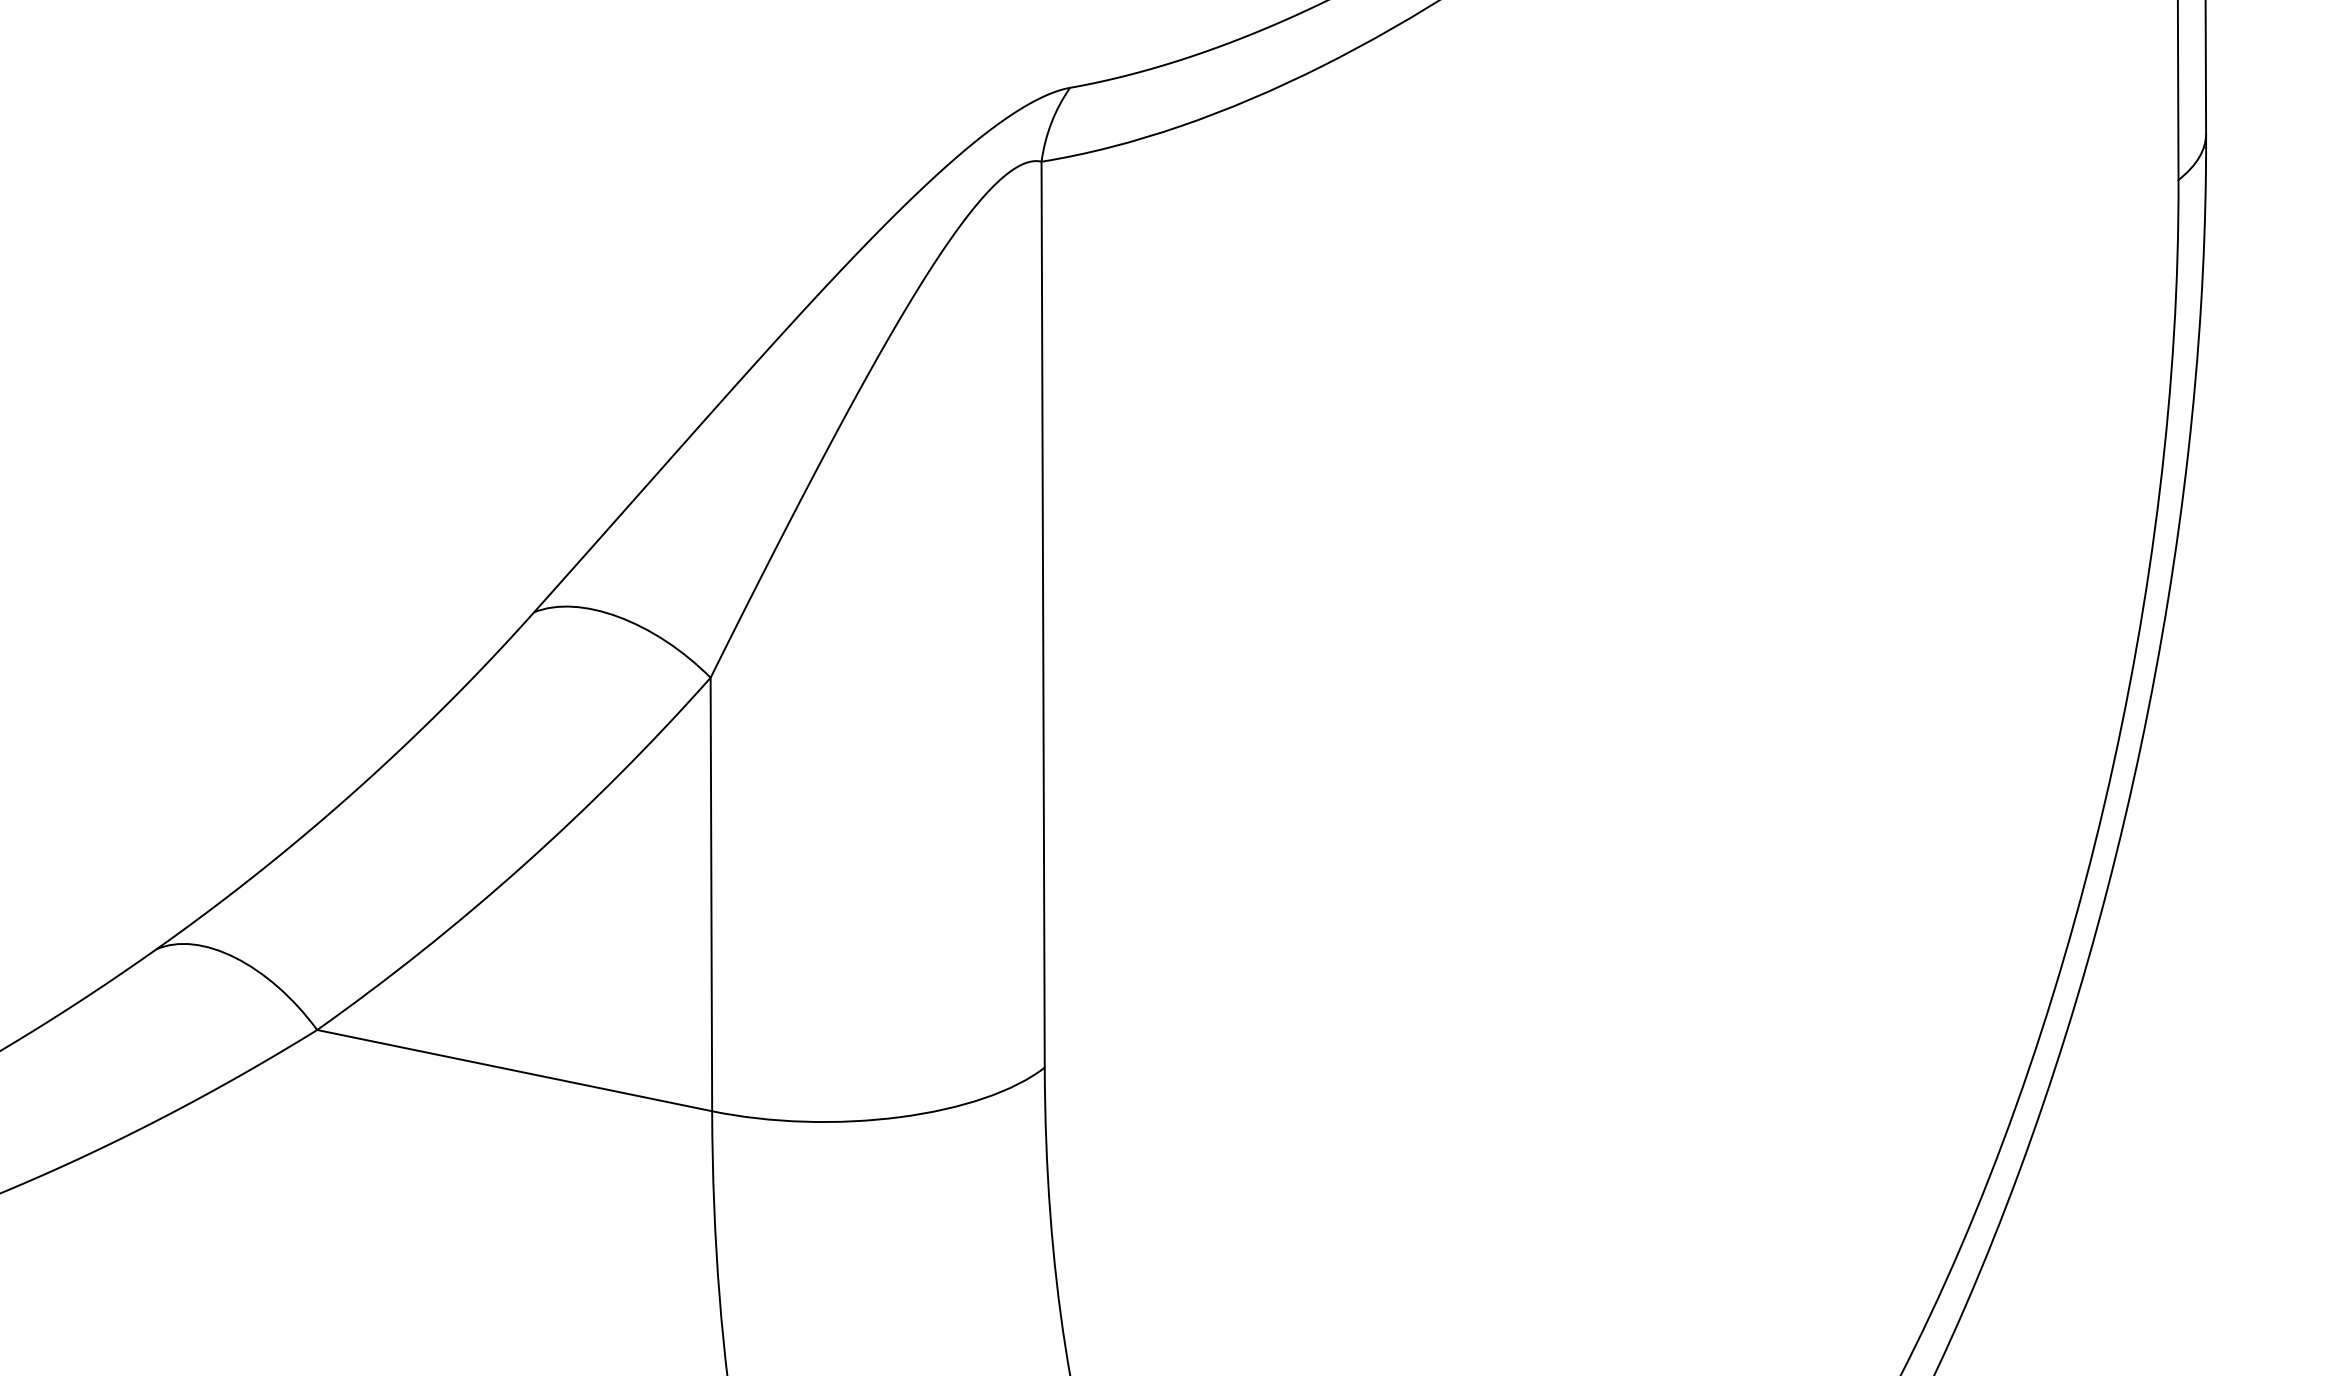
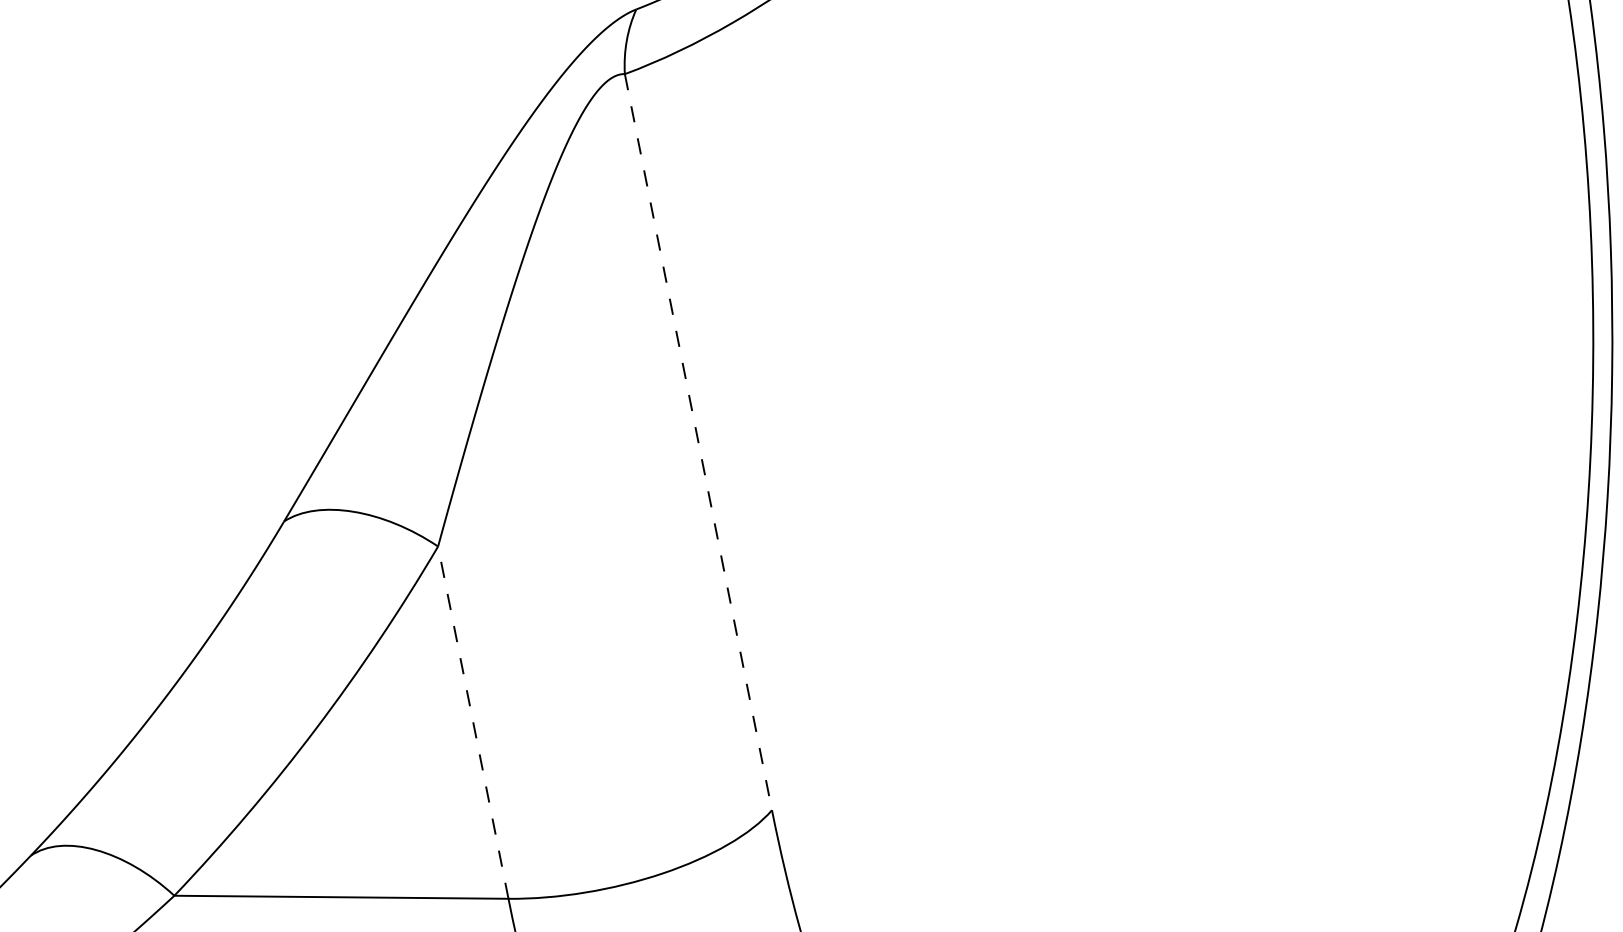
line: (1043, 614) -> (698, 441), solid -> dashed
line: (711, 894) -> (473, 722), solid -> dashed

